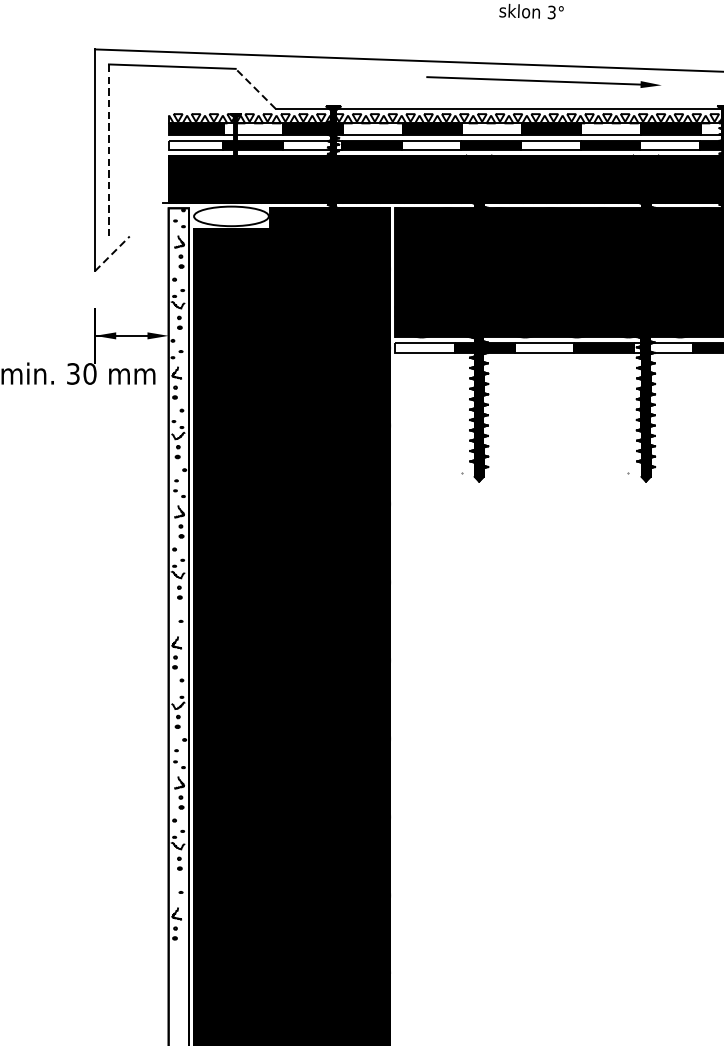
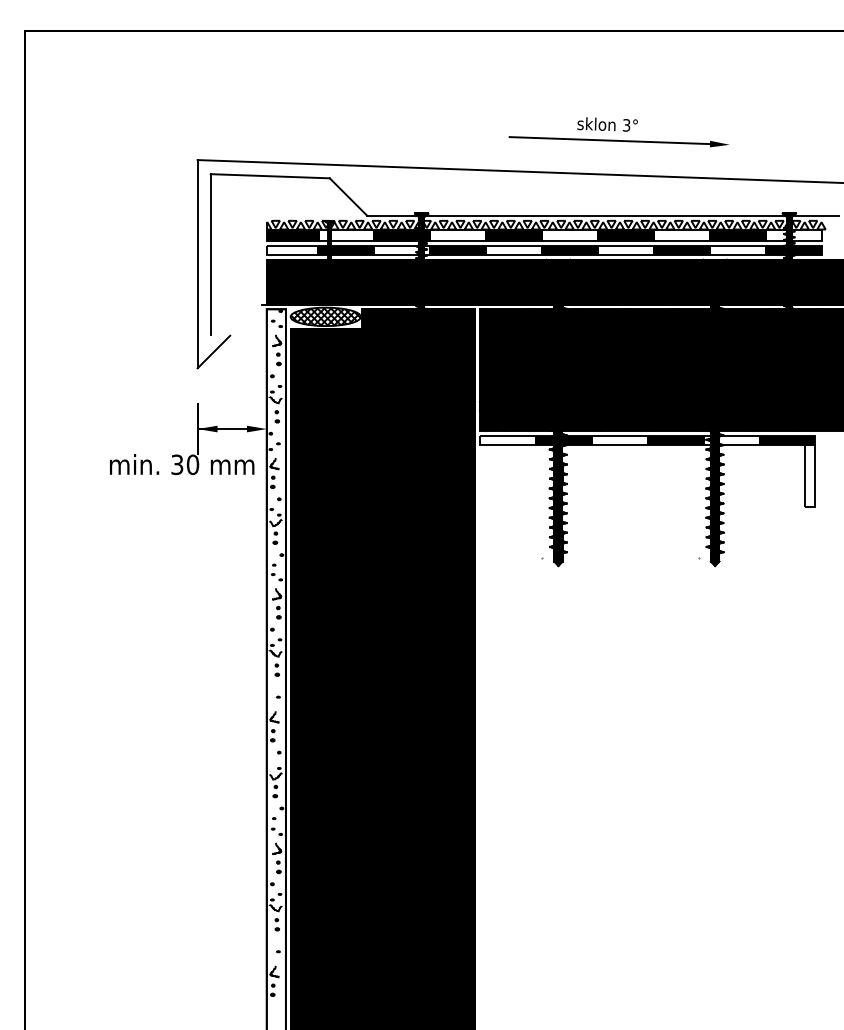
part: (543, 81) -> (618, 141), moved
line: (255, 89) -> (348, 197), dashed -> solid
line: (108, 149) -> (210, 254), dashed -> solid
hatch: (231, 216) -> (325, 316), added
line: (112, 253) -> (214, 351), dashed -> solid

